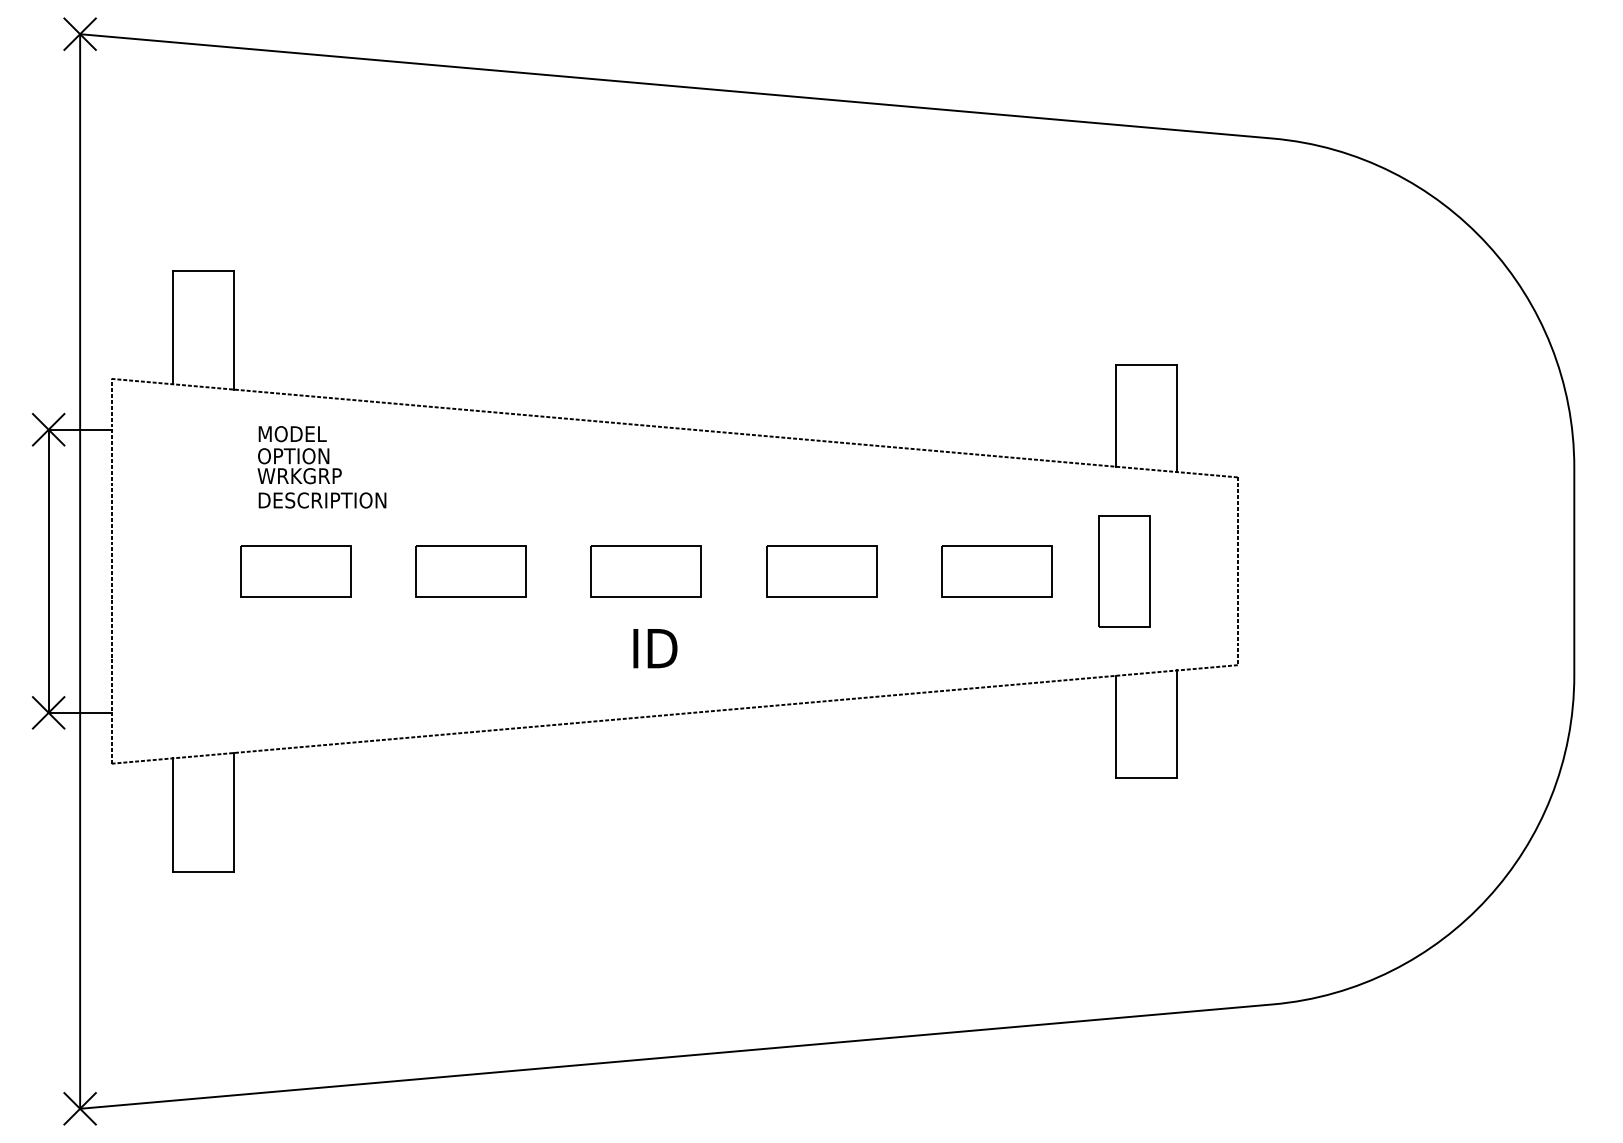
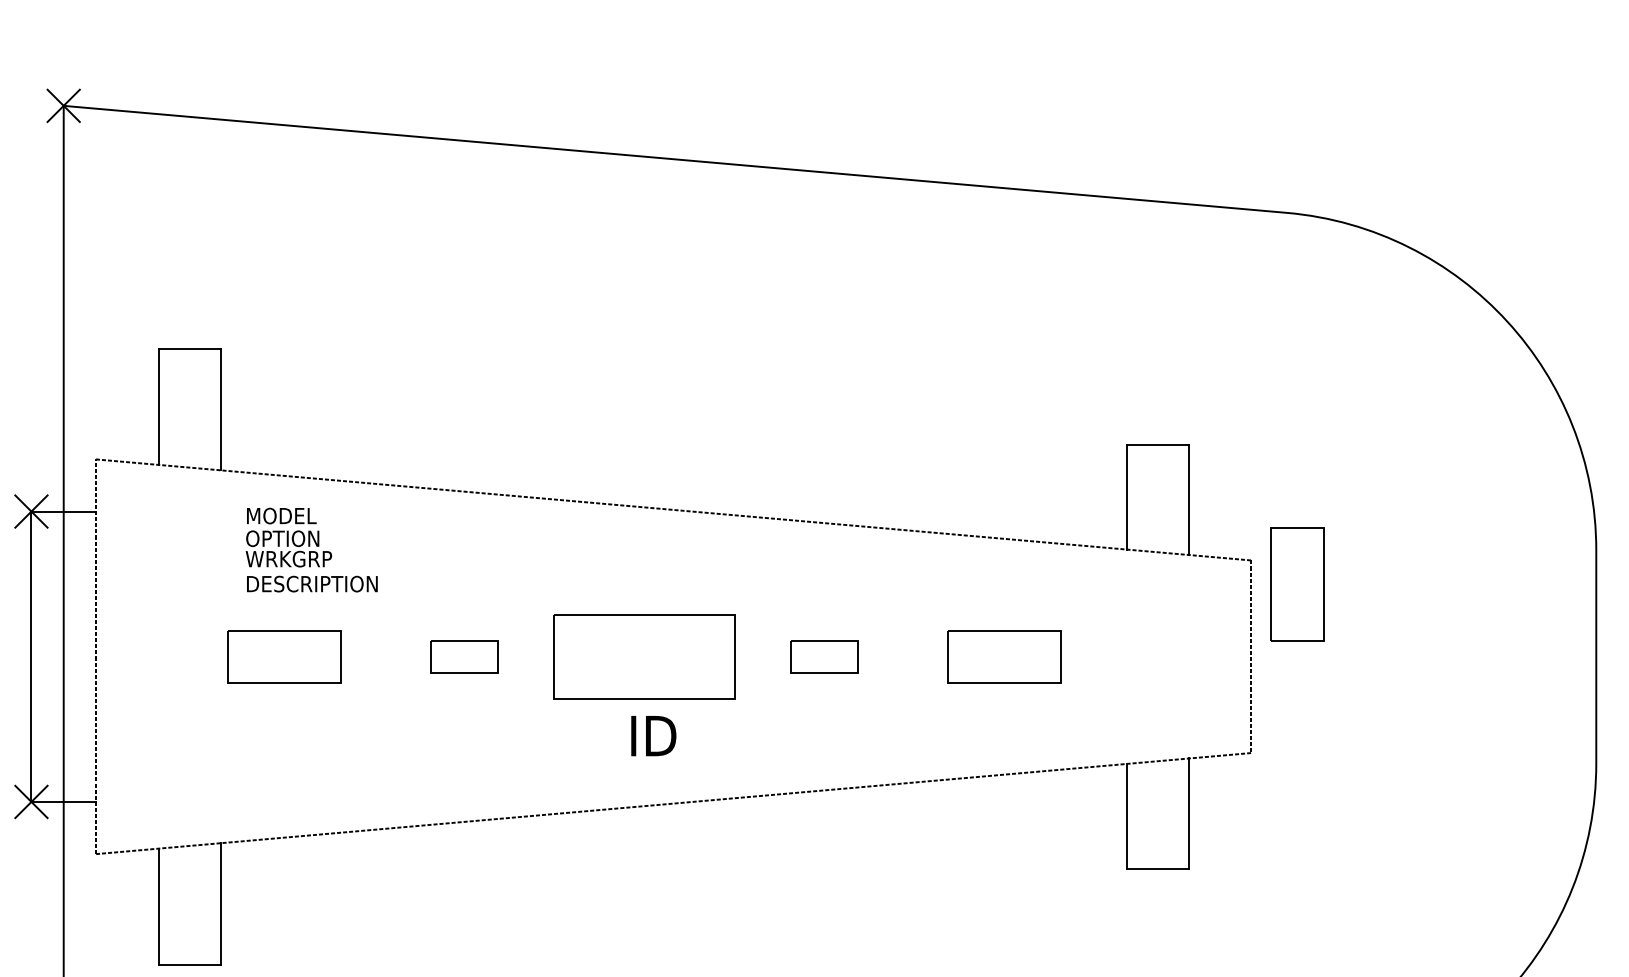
part: (470, 571) -> (464, 656), size x0.6
part: (645, 571) -> (643, 656), size x1.6
part: (821, 571) -> (824, 656), size x0.6
part: (1124, 571) -> (1296, 584), moved

